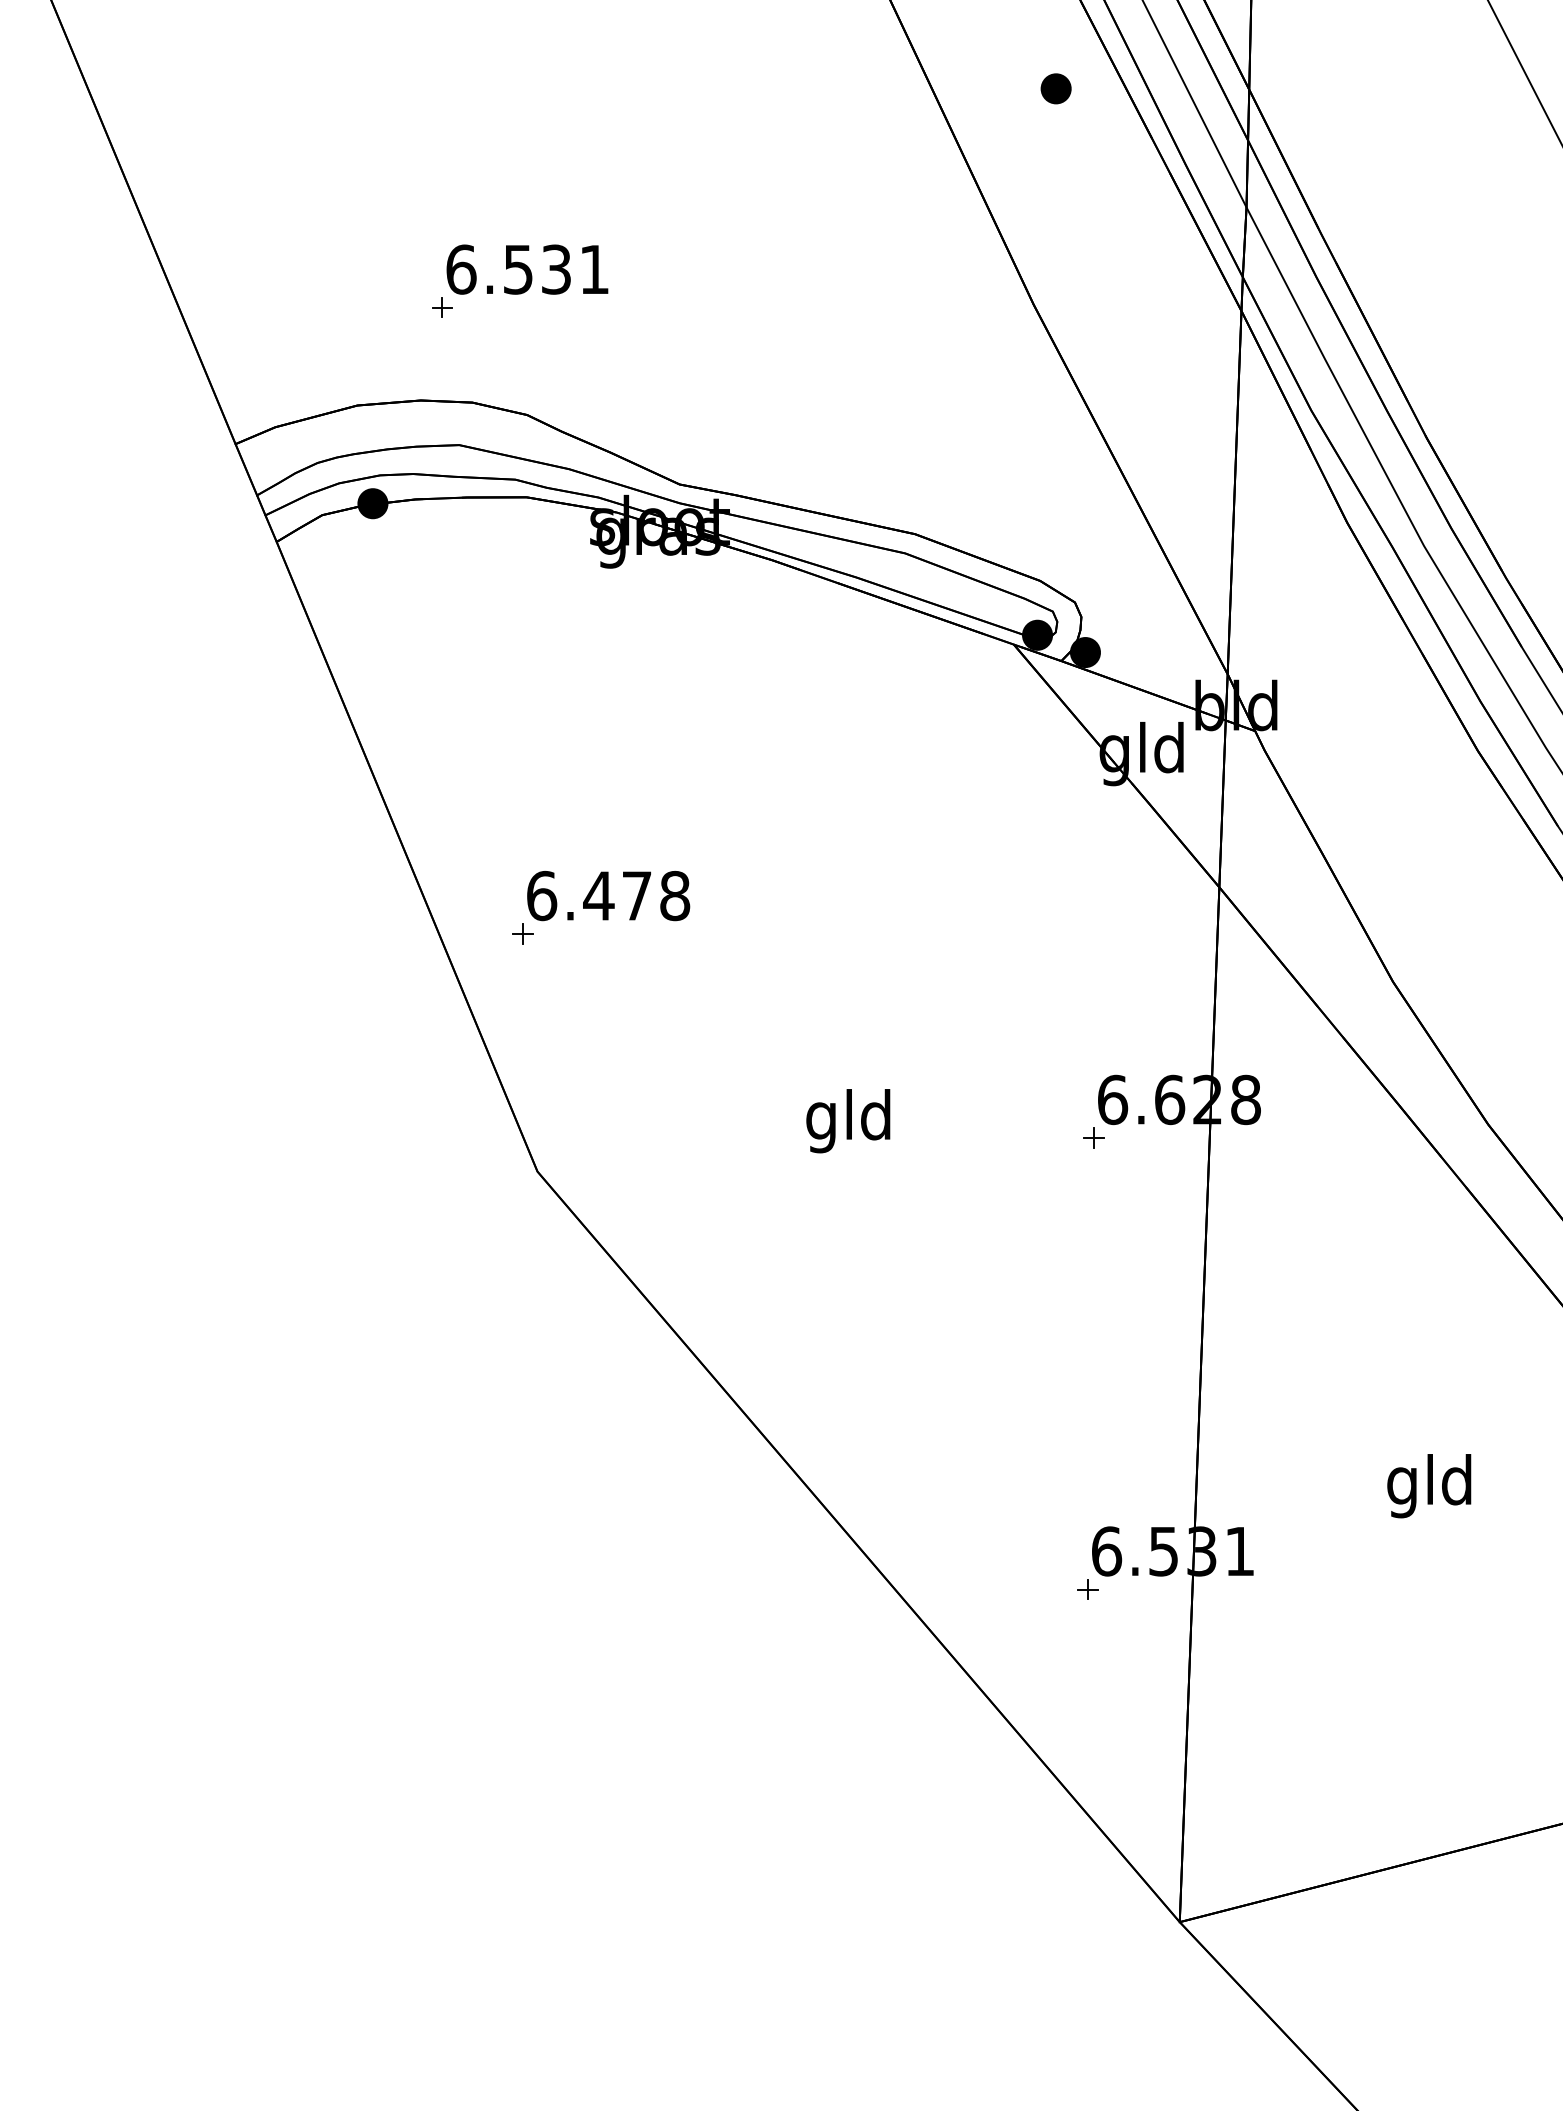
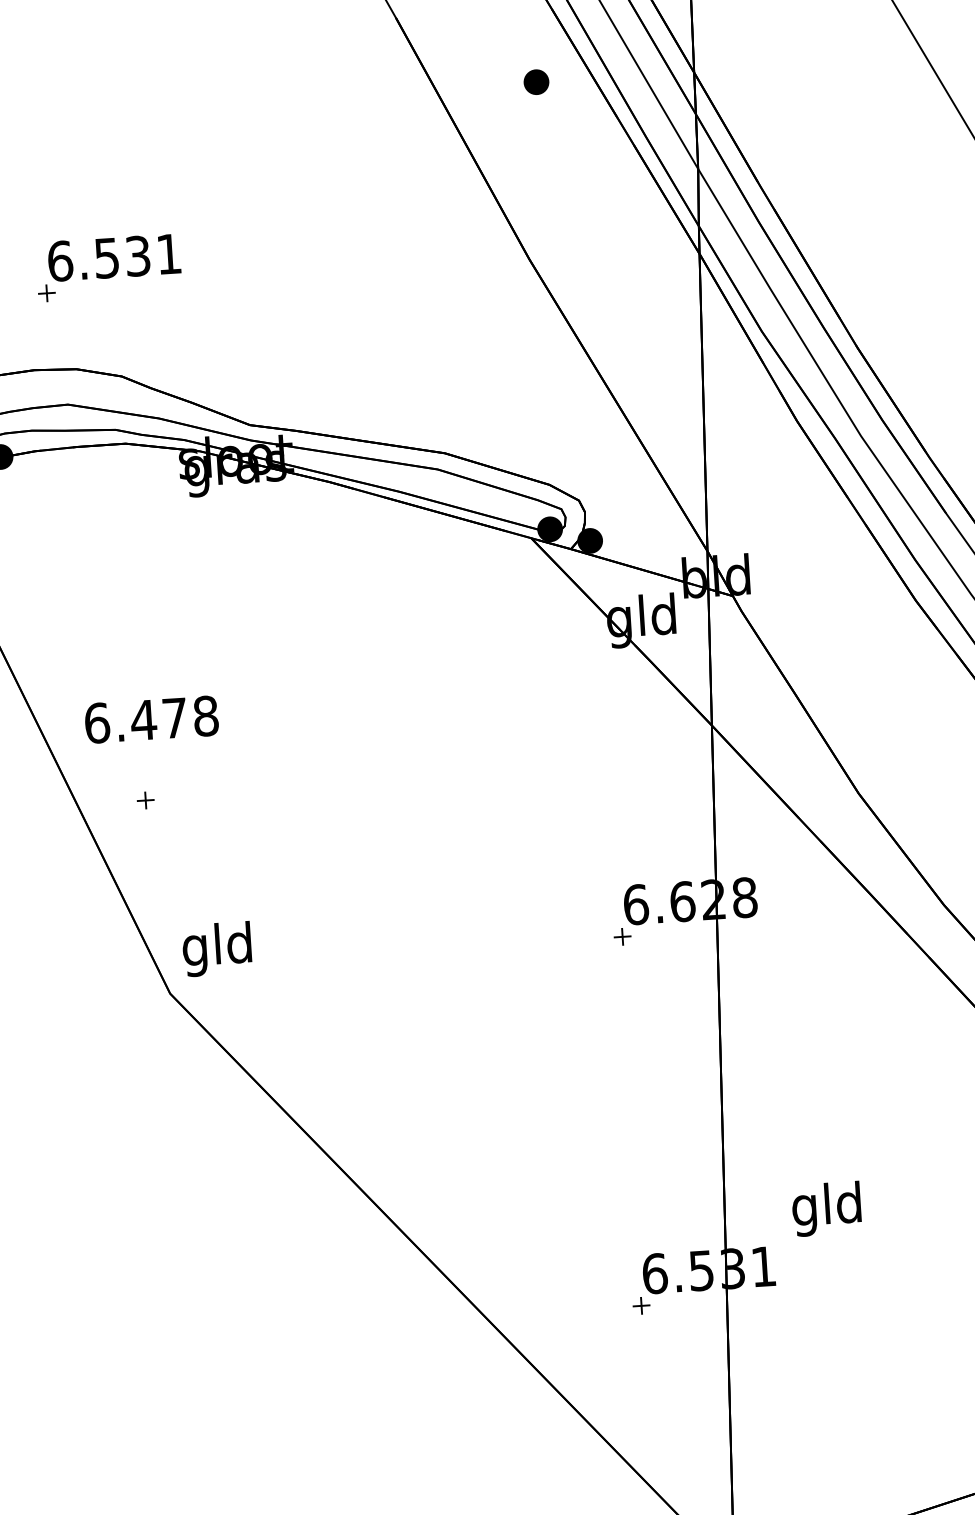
text: (608, 896) -> (151, 720), moved
text: (848, 1121) -> (217, 949), moved
text: (1429, 1486) -> (826, 1209), moved

